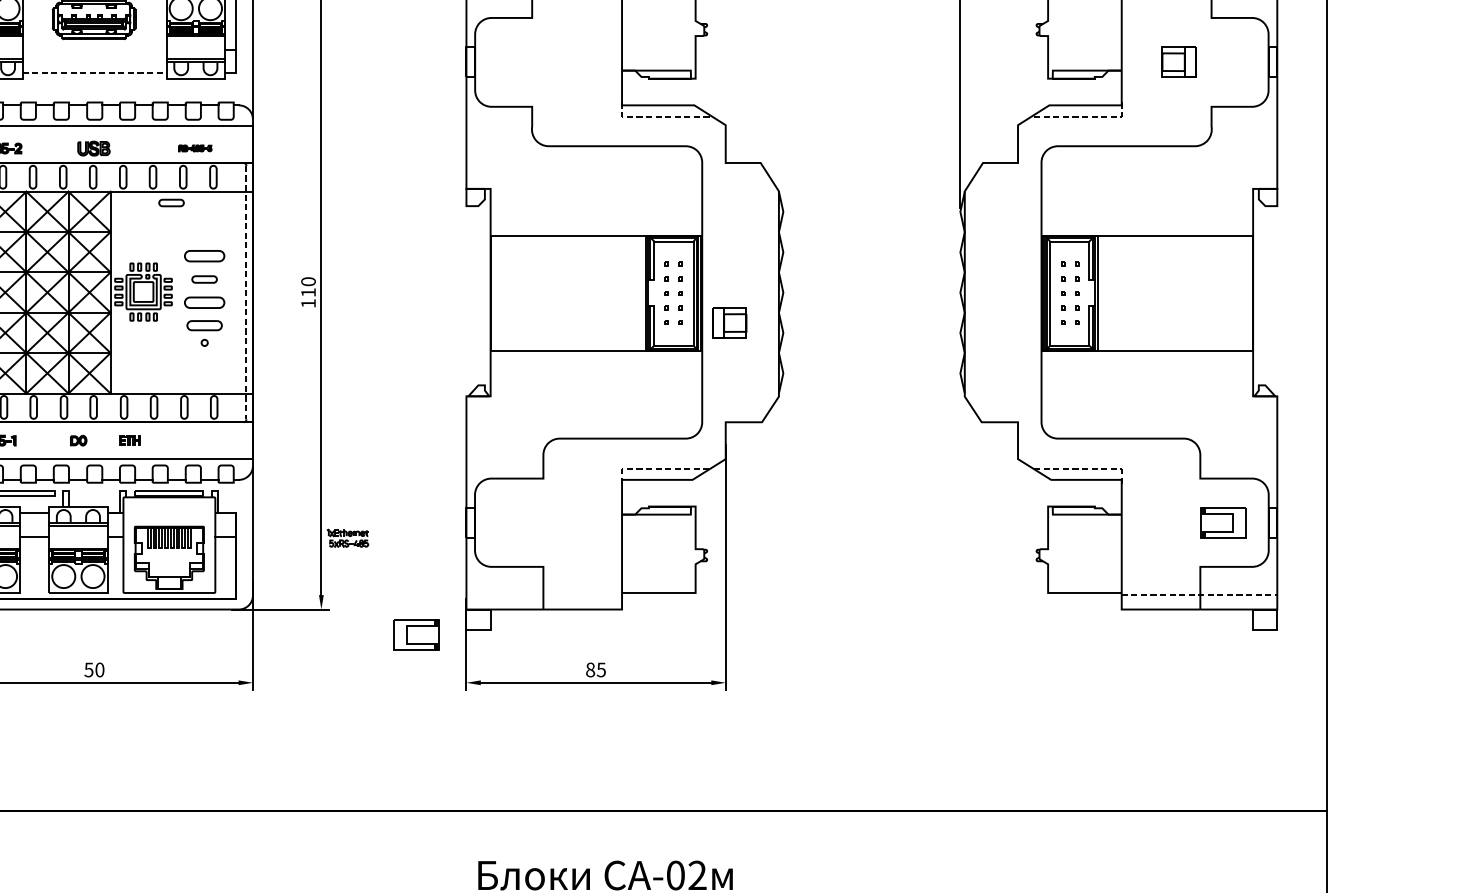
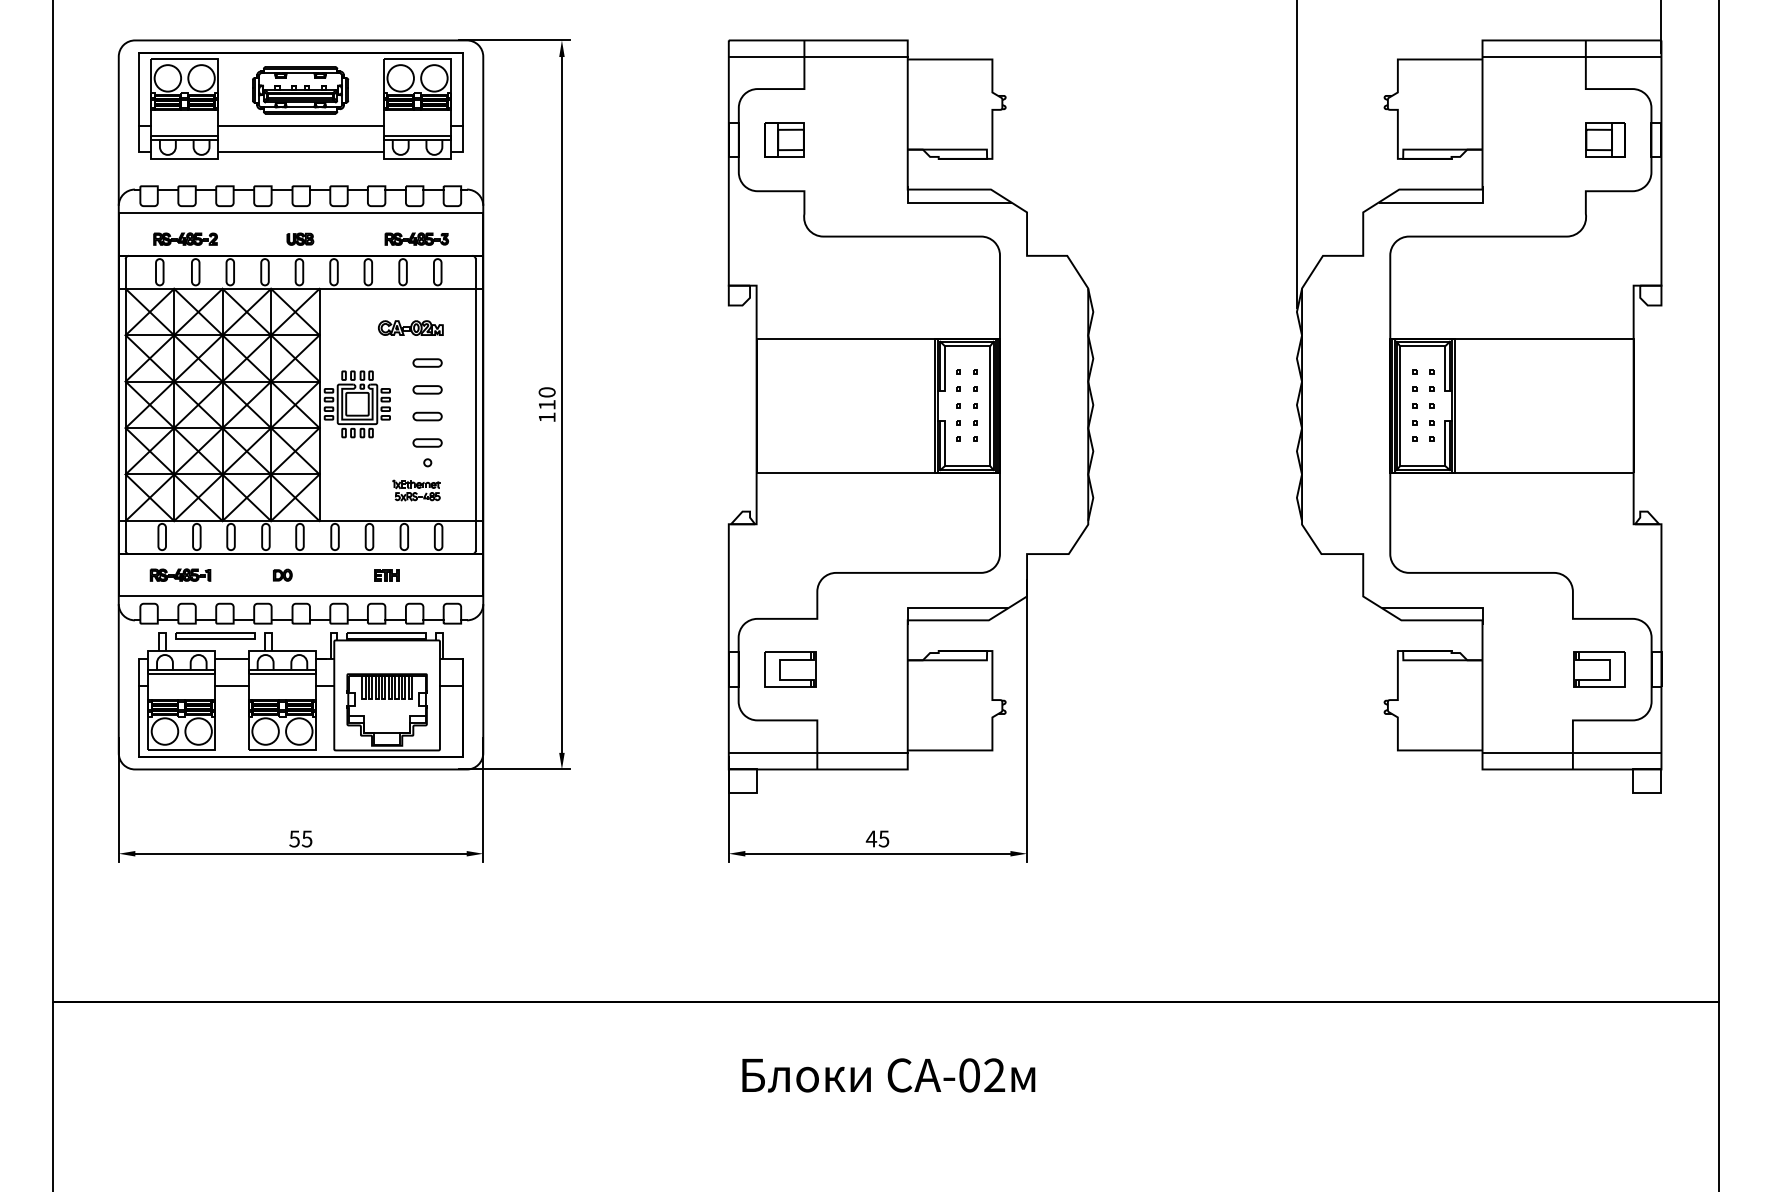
line: (94, 49) -> (300, 125), added
part: (1179, 61) -> (1605, 139), moved
line: (94, 72) -> (301, 151), dashed -> solid
line: (659, 116) -> (950, 202), dashed -> solid
line: (1084, 116) -> (1439, 202), dashed -> solid
part: (94, 147) -> (300, 238), size x0.71
part: (194, 147) -> (416, 238), size x1.67
part: (171, 202) -> (389, 301), removed
part: (189, 225) -> (410, 327), added
part: (204, 255) -> (427, 362), size x0.62
line: (246, 292) -> (475, 404), dashed -> solid
part: (204, 302) -> (427, 416), size x0.62
part: (729, 322) -> (784, 139), moved
part: (204, 325) -> (427, 442), size x0.71
part: (129, 440) -> (386, 575), moved
line: (658, 469) -> (949, 608), dashed -> solid
line: (1085, 469) -> (1440, 608), dashed -> solid
part: (347, 538) -> (416, 490), moved
line: (543, 595) -> (817, 753), added
line: (1199, 595) -> (1572, 753), dashed -> solid
part: (416, 634) -> (790, 669), moved
text: (99, 669) -> (306, 838), 50 -> 55
text: (590, 669) -> (871, 838), 85 -> 45

